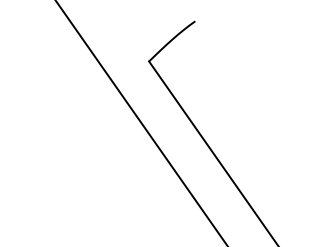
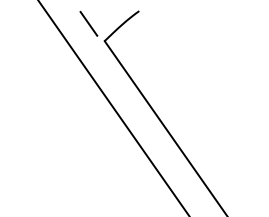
line: (127, 37) -> (88, 23), added

